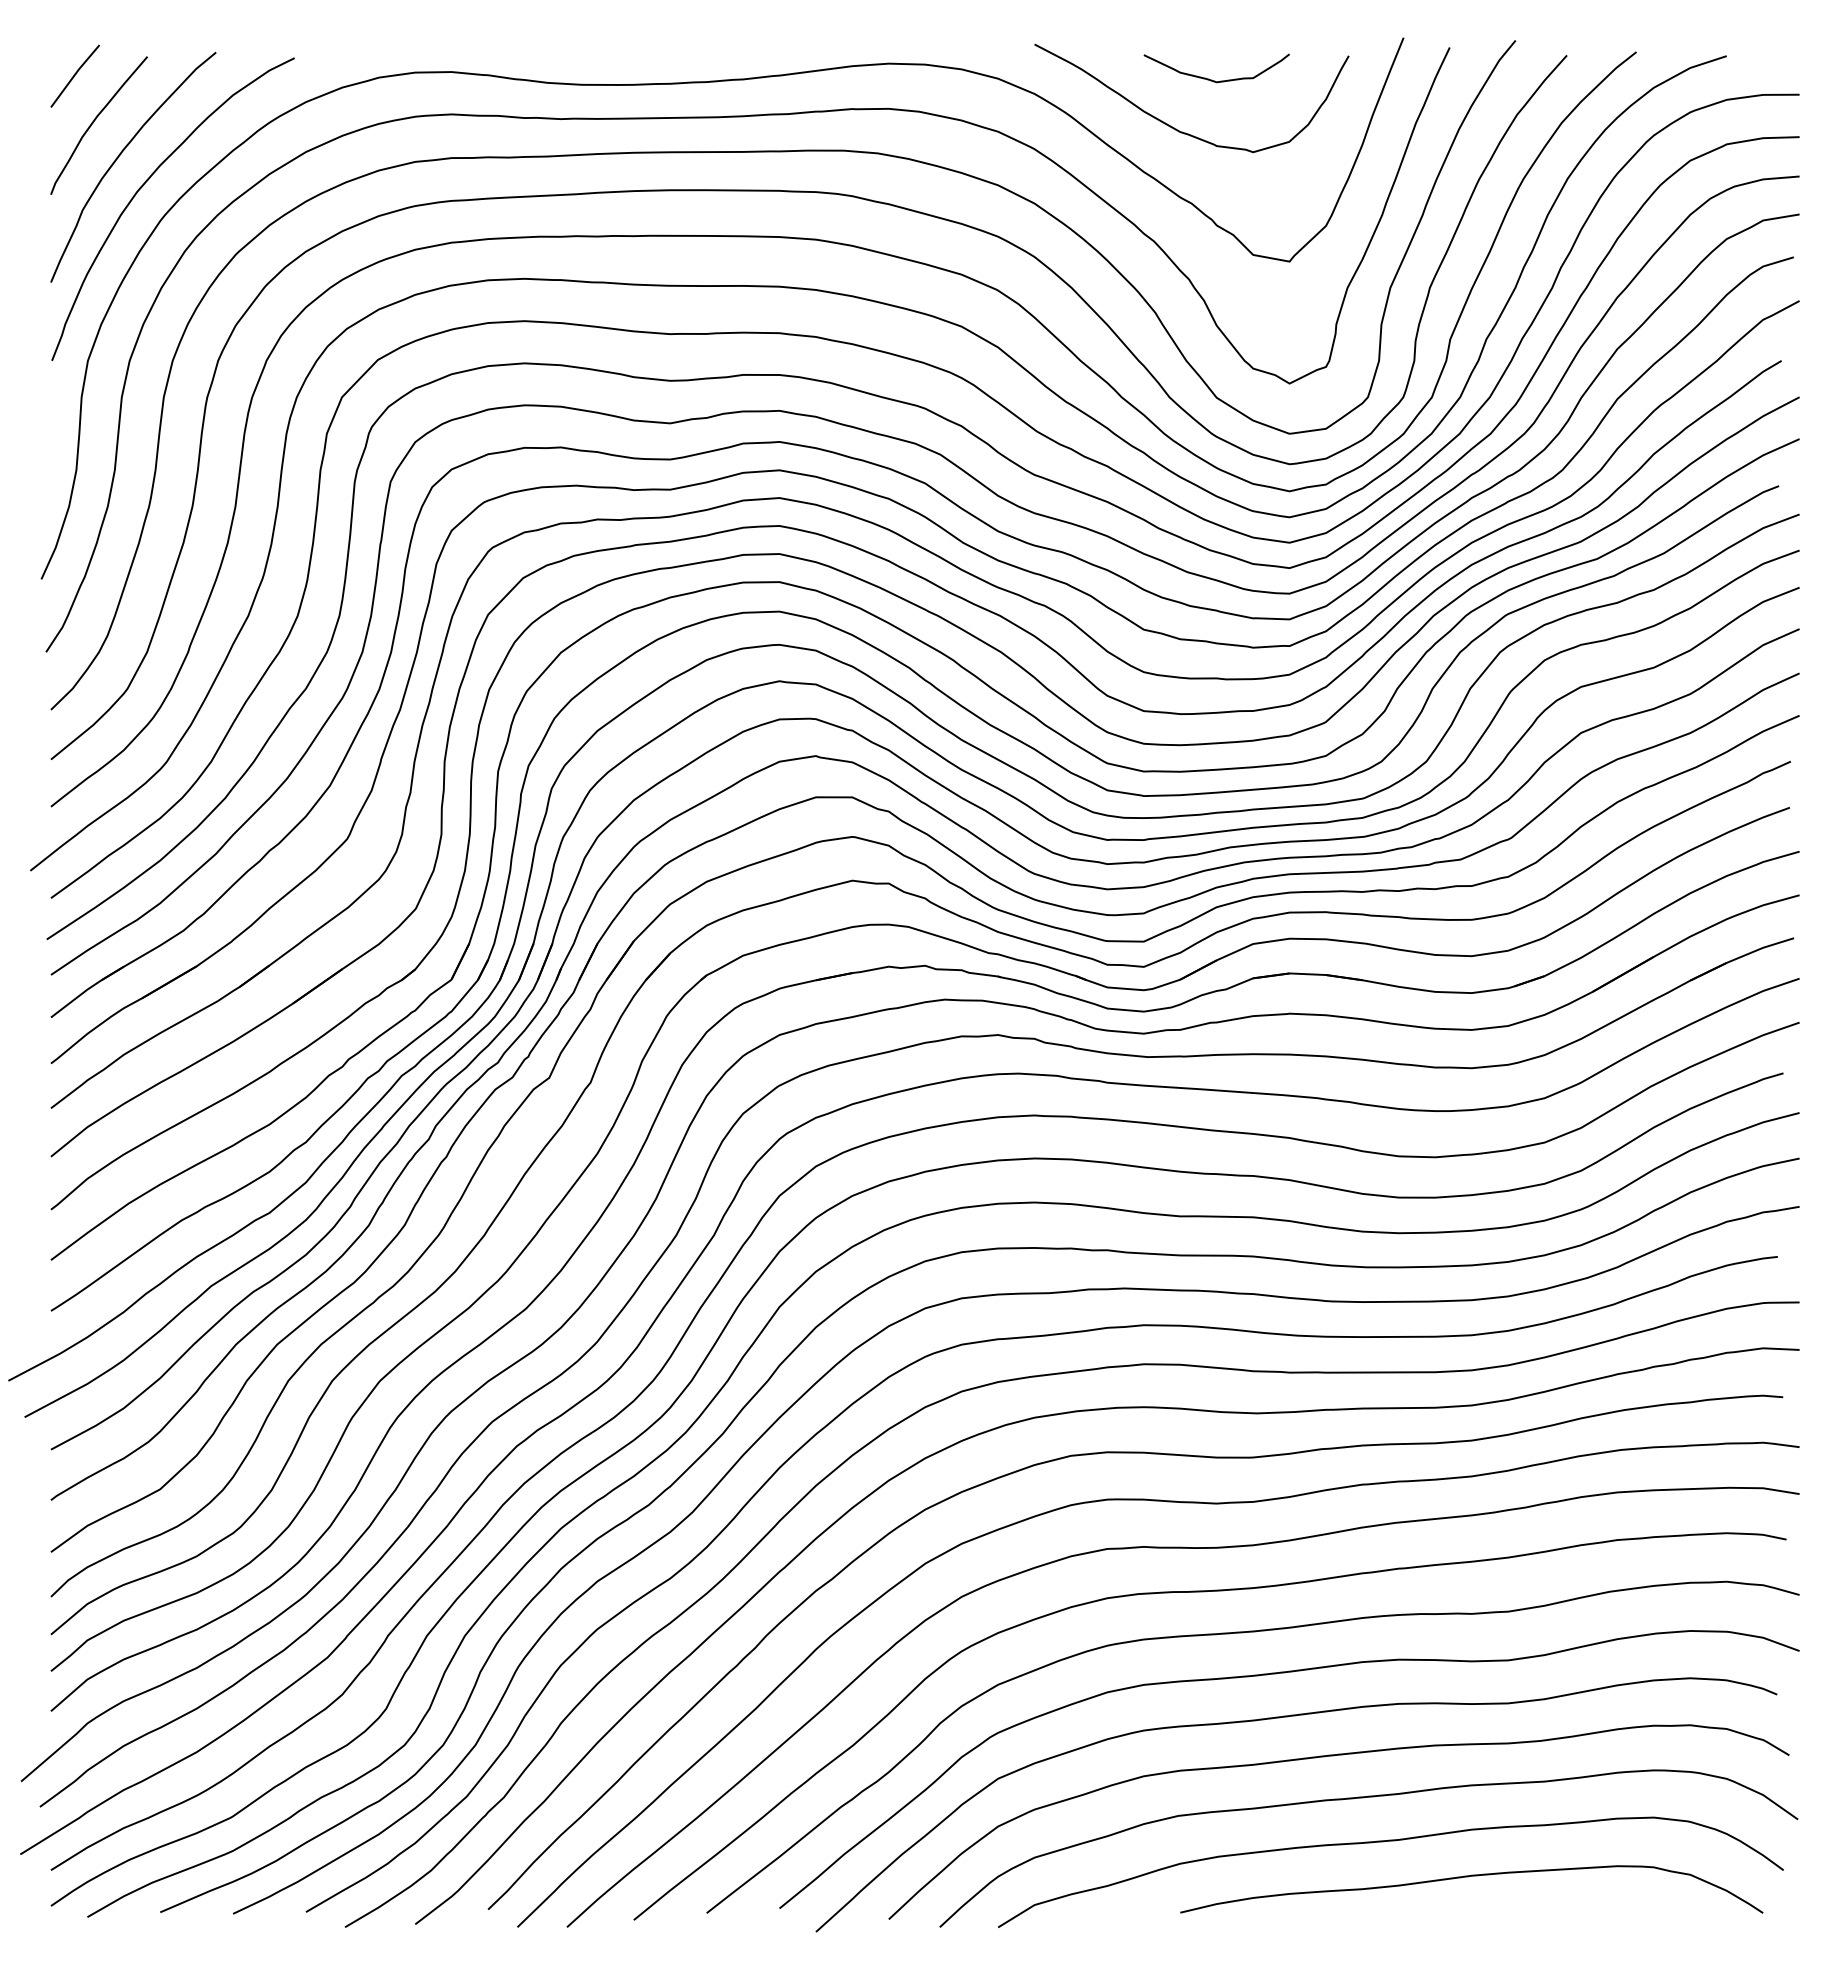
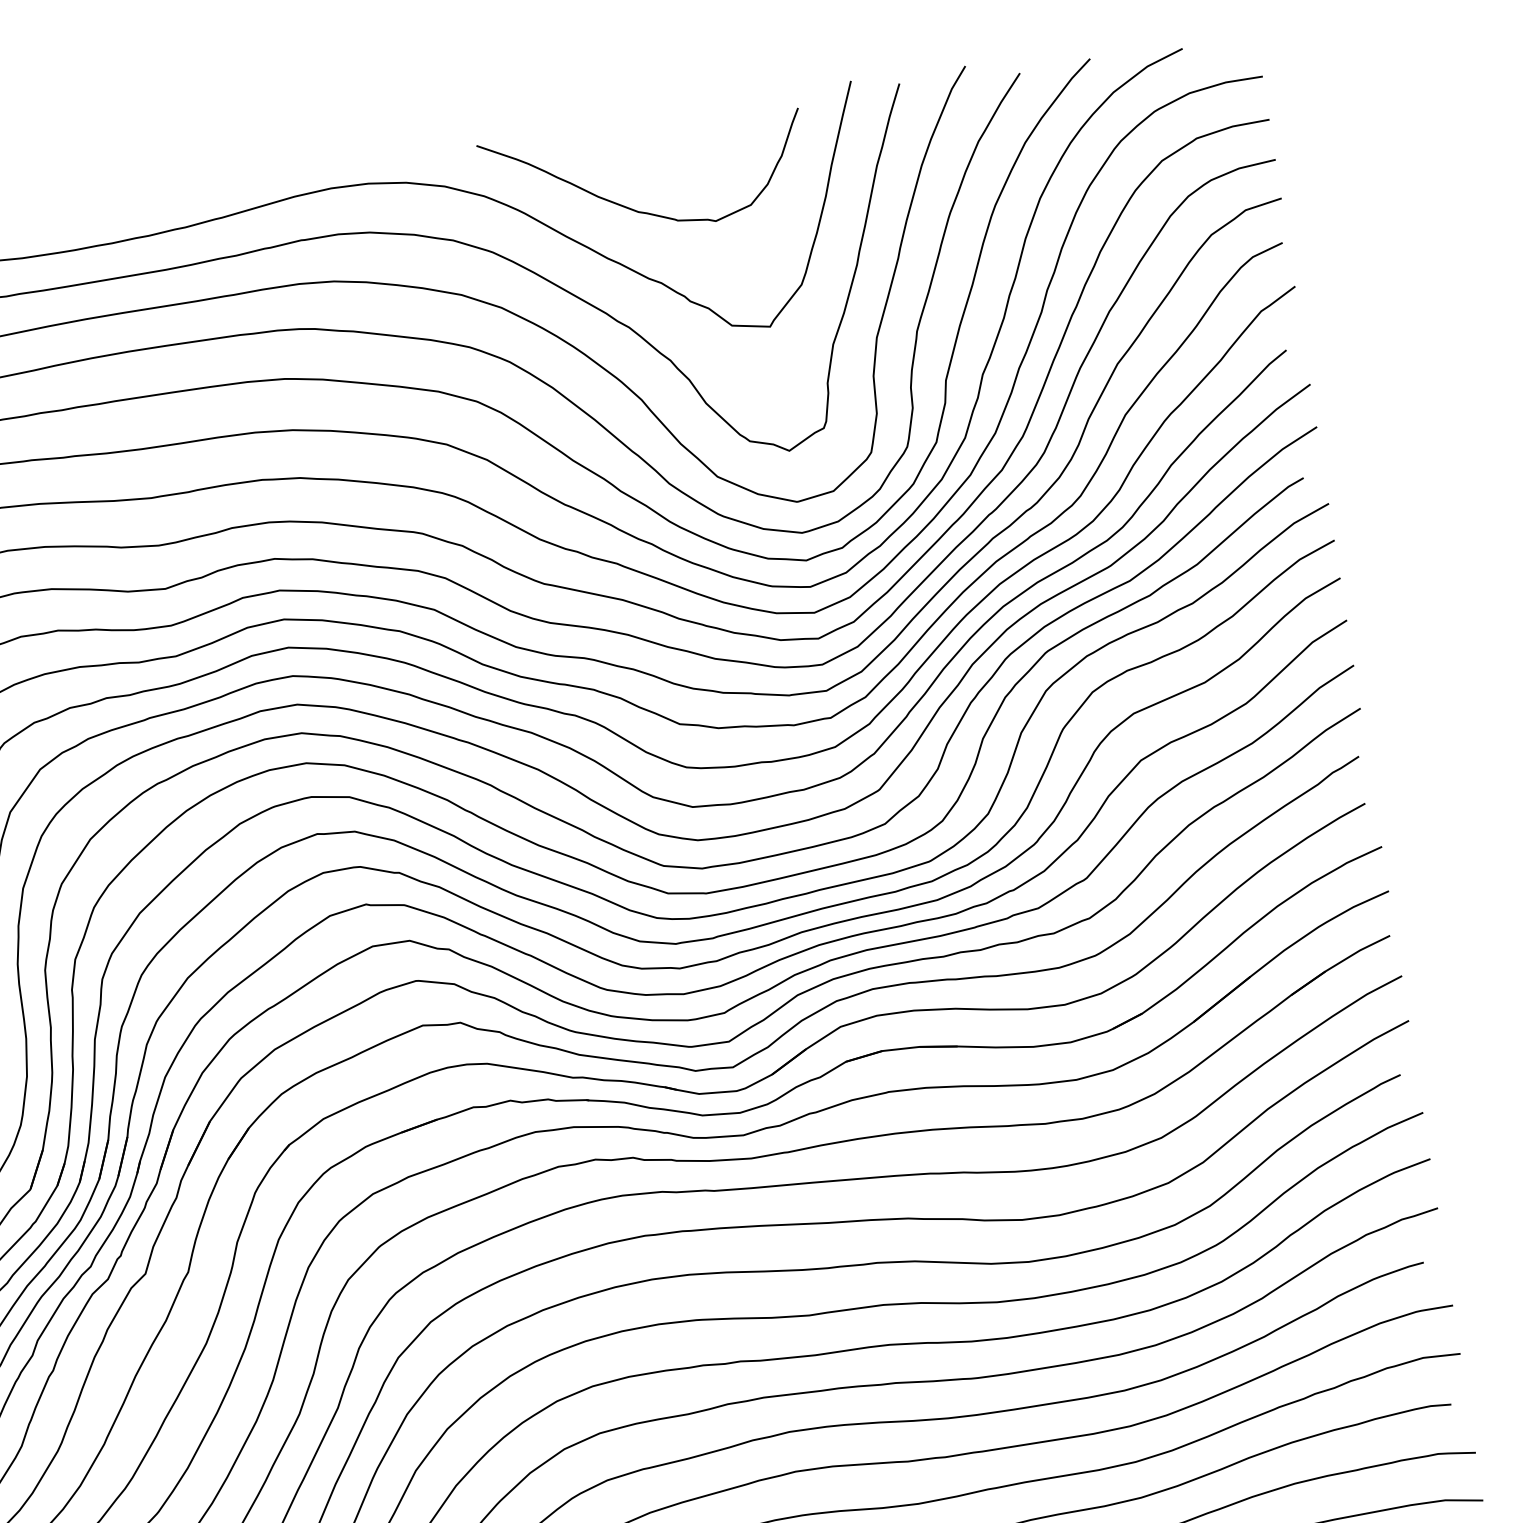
curve: (1211, 79) -> (662, 153), removed

